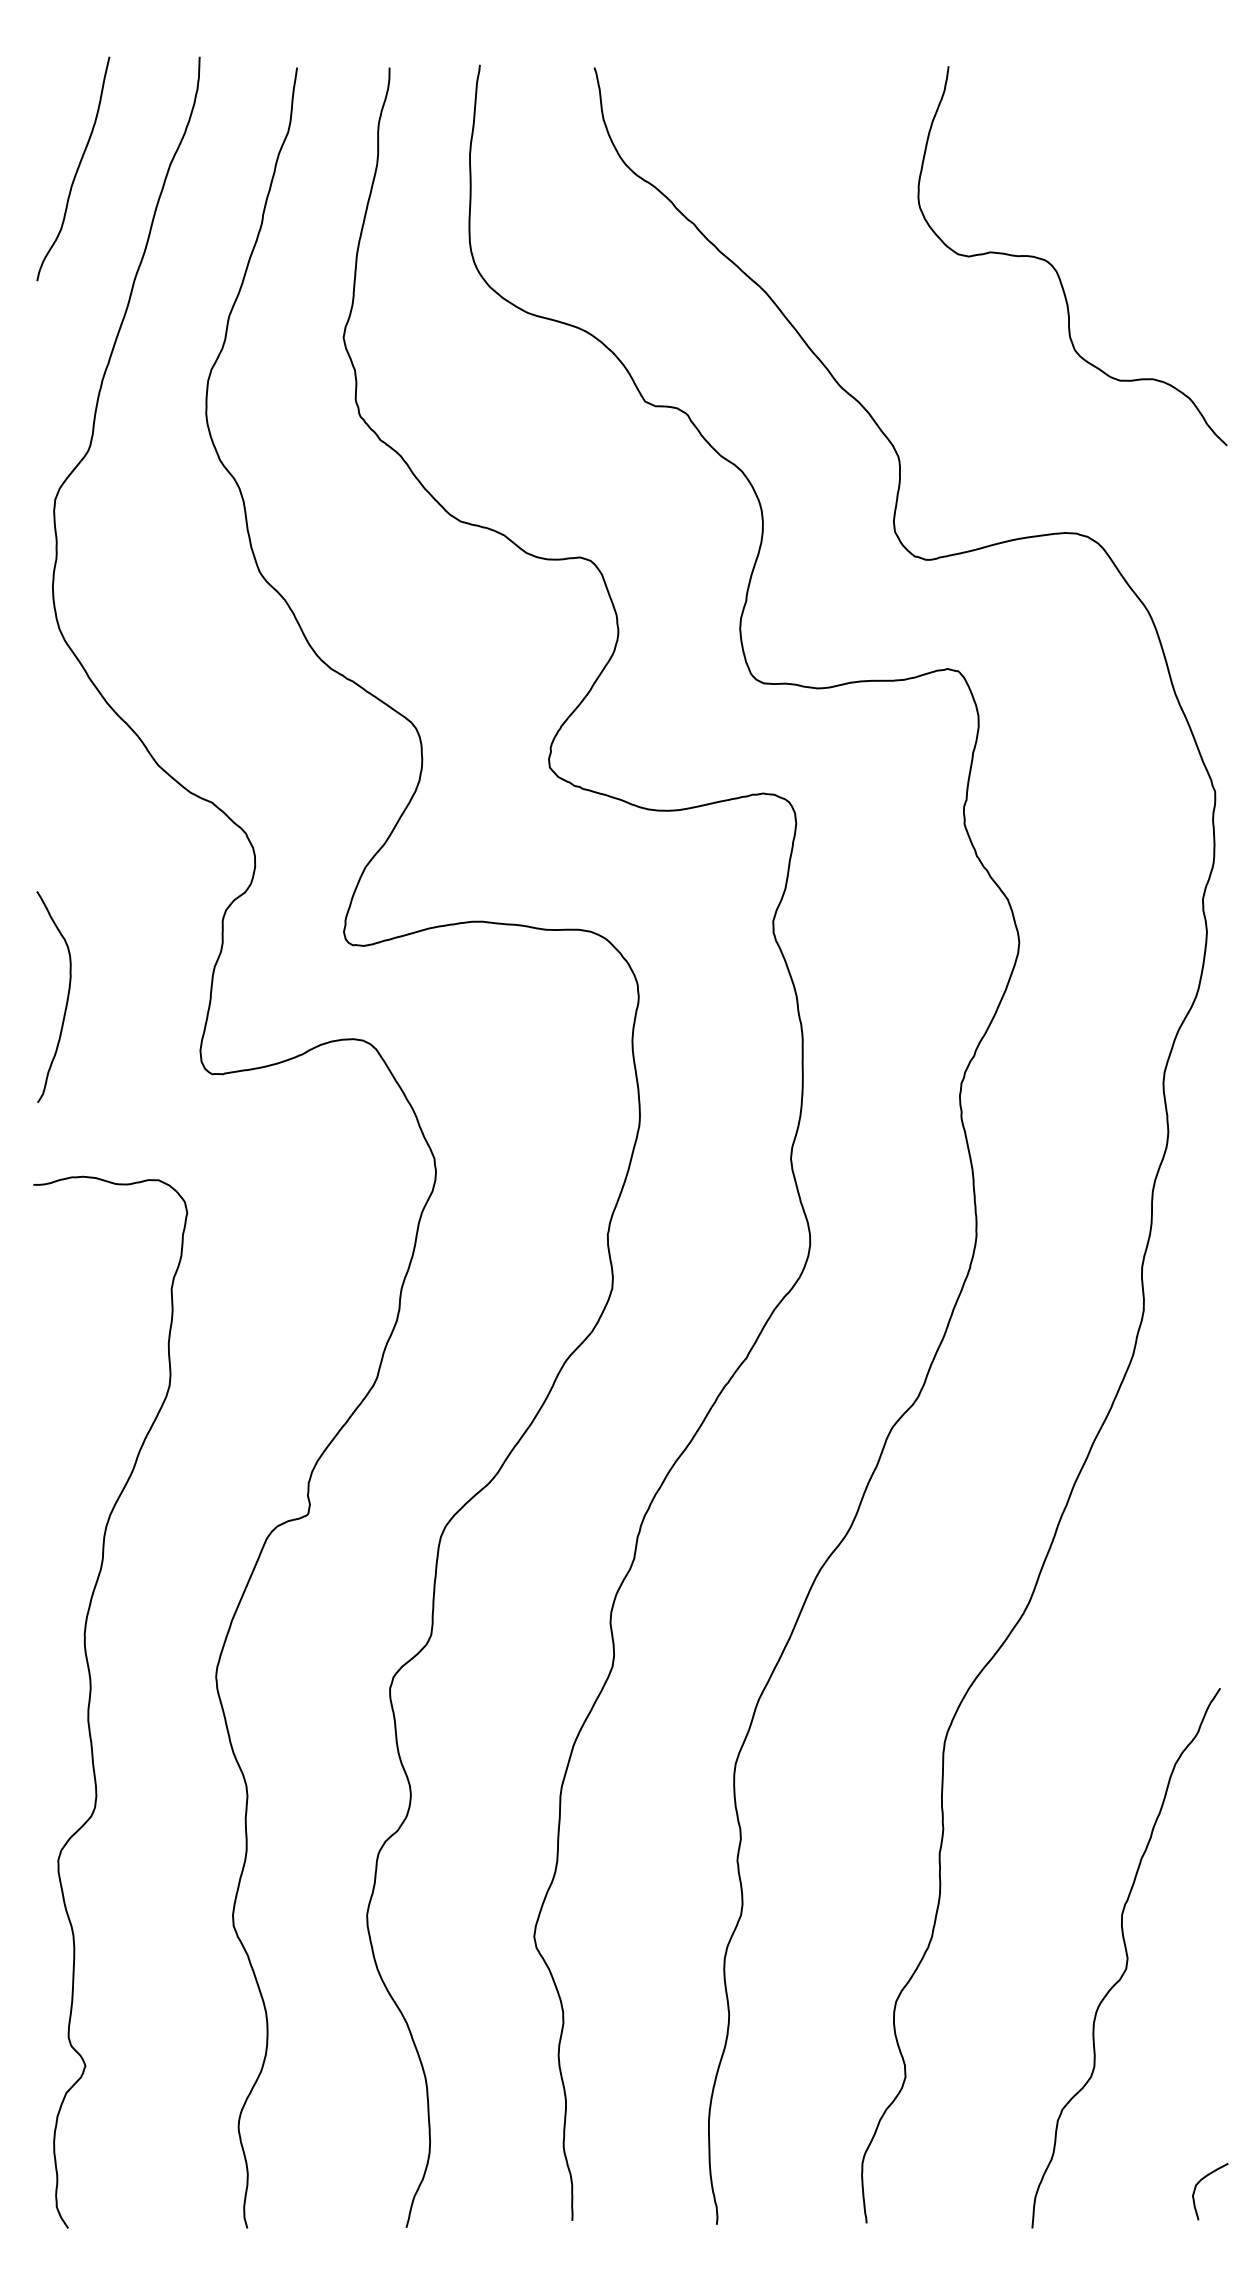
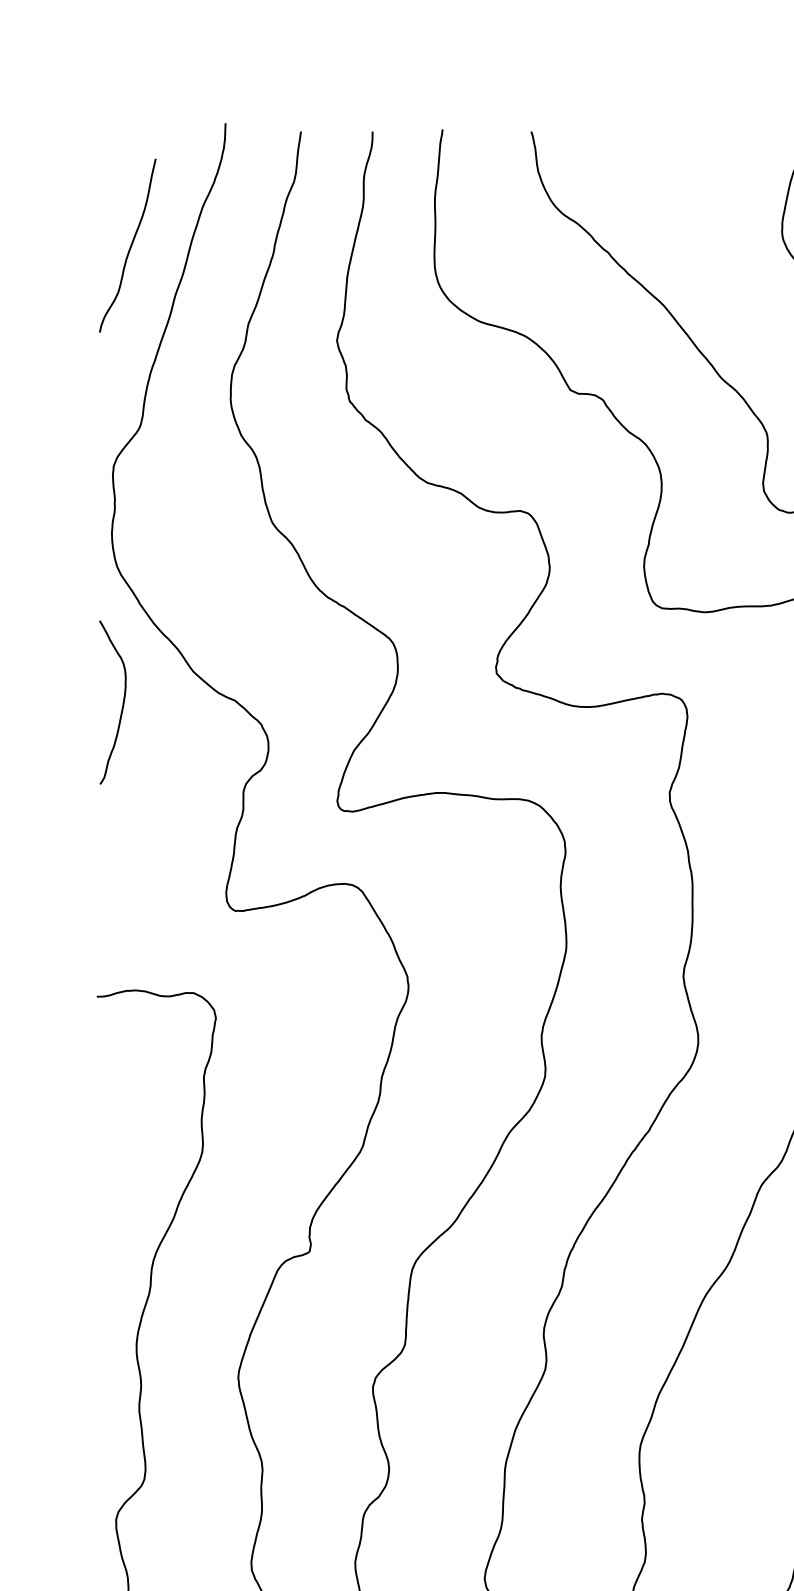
curve: (76, 169) -> (130, 246), moved
curve: (66, 999) -> (122, 704), moved

